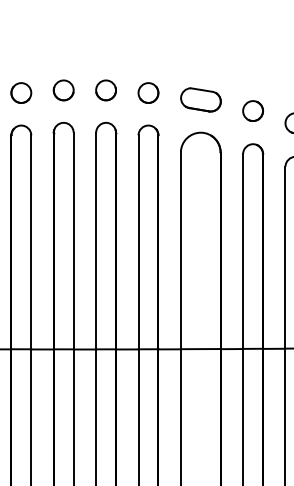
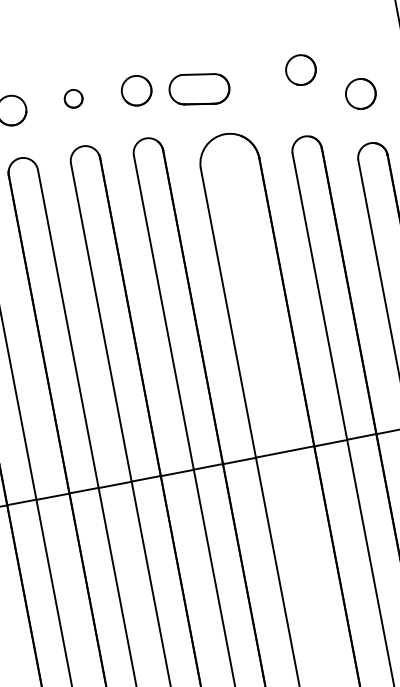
part: (105, 90) -> (72, 99), size x0.6
part: (200, 99) -> (198, 88), moved
part: (252, 110) -> (299, 69), moved

